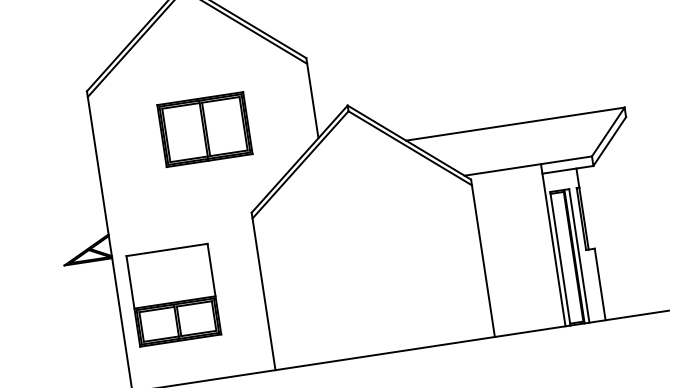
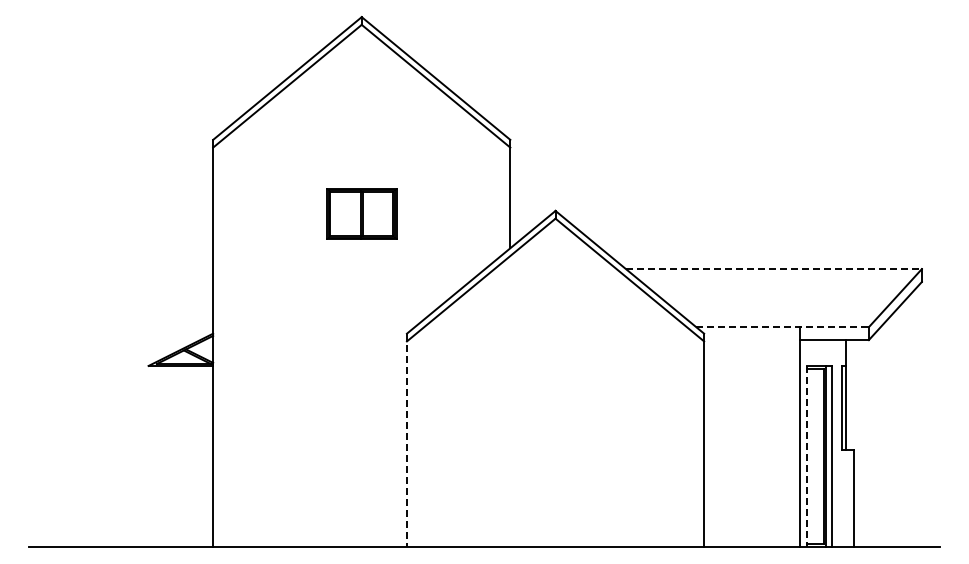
line: (515, 124) -> (773, 269), solid -> dashed
part: (204, 129) -> (361, 213), size x0.6
line: (528, 166) -> (783, 327), solid -> dashed
line: (560, 258) -> (806, 456), solid -> dashed
line: (263, 291) -> (406, 440), solid -> dashed
part: (173, 295) -> (287, 427), removed

